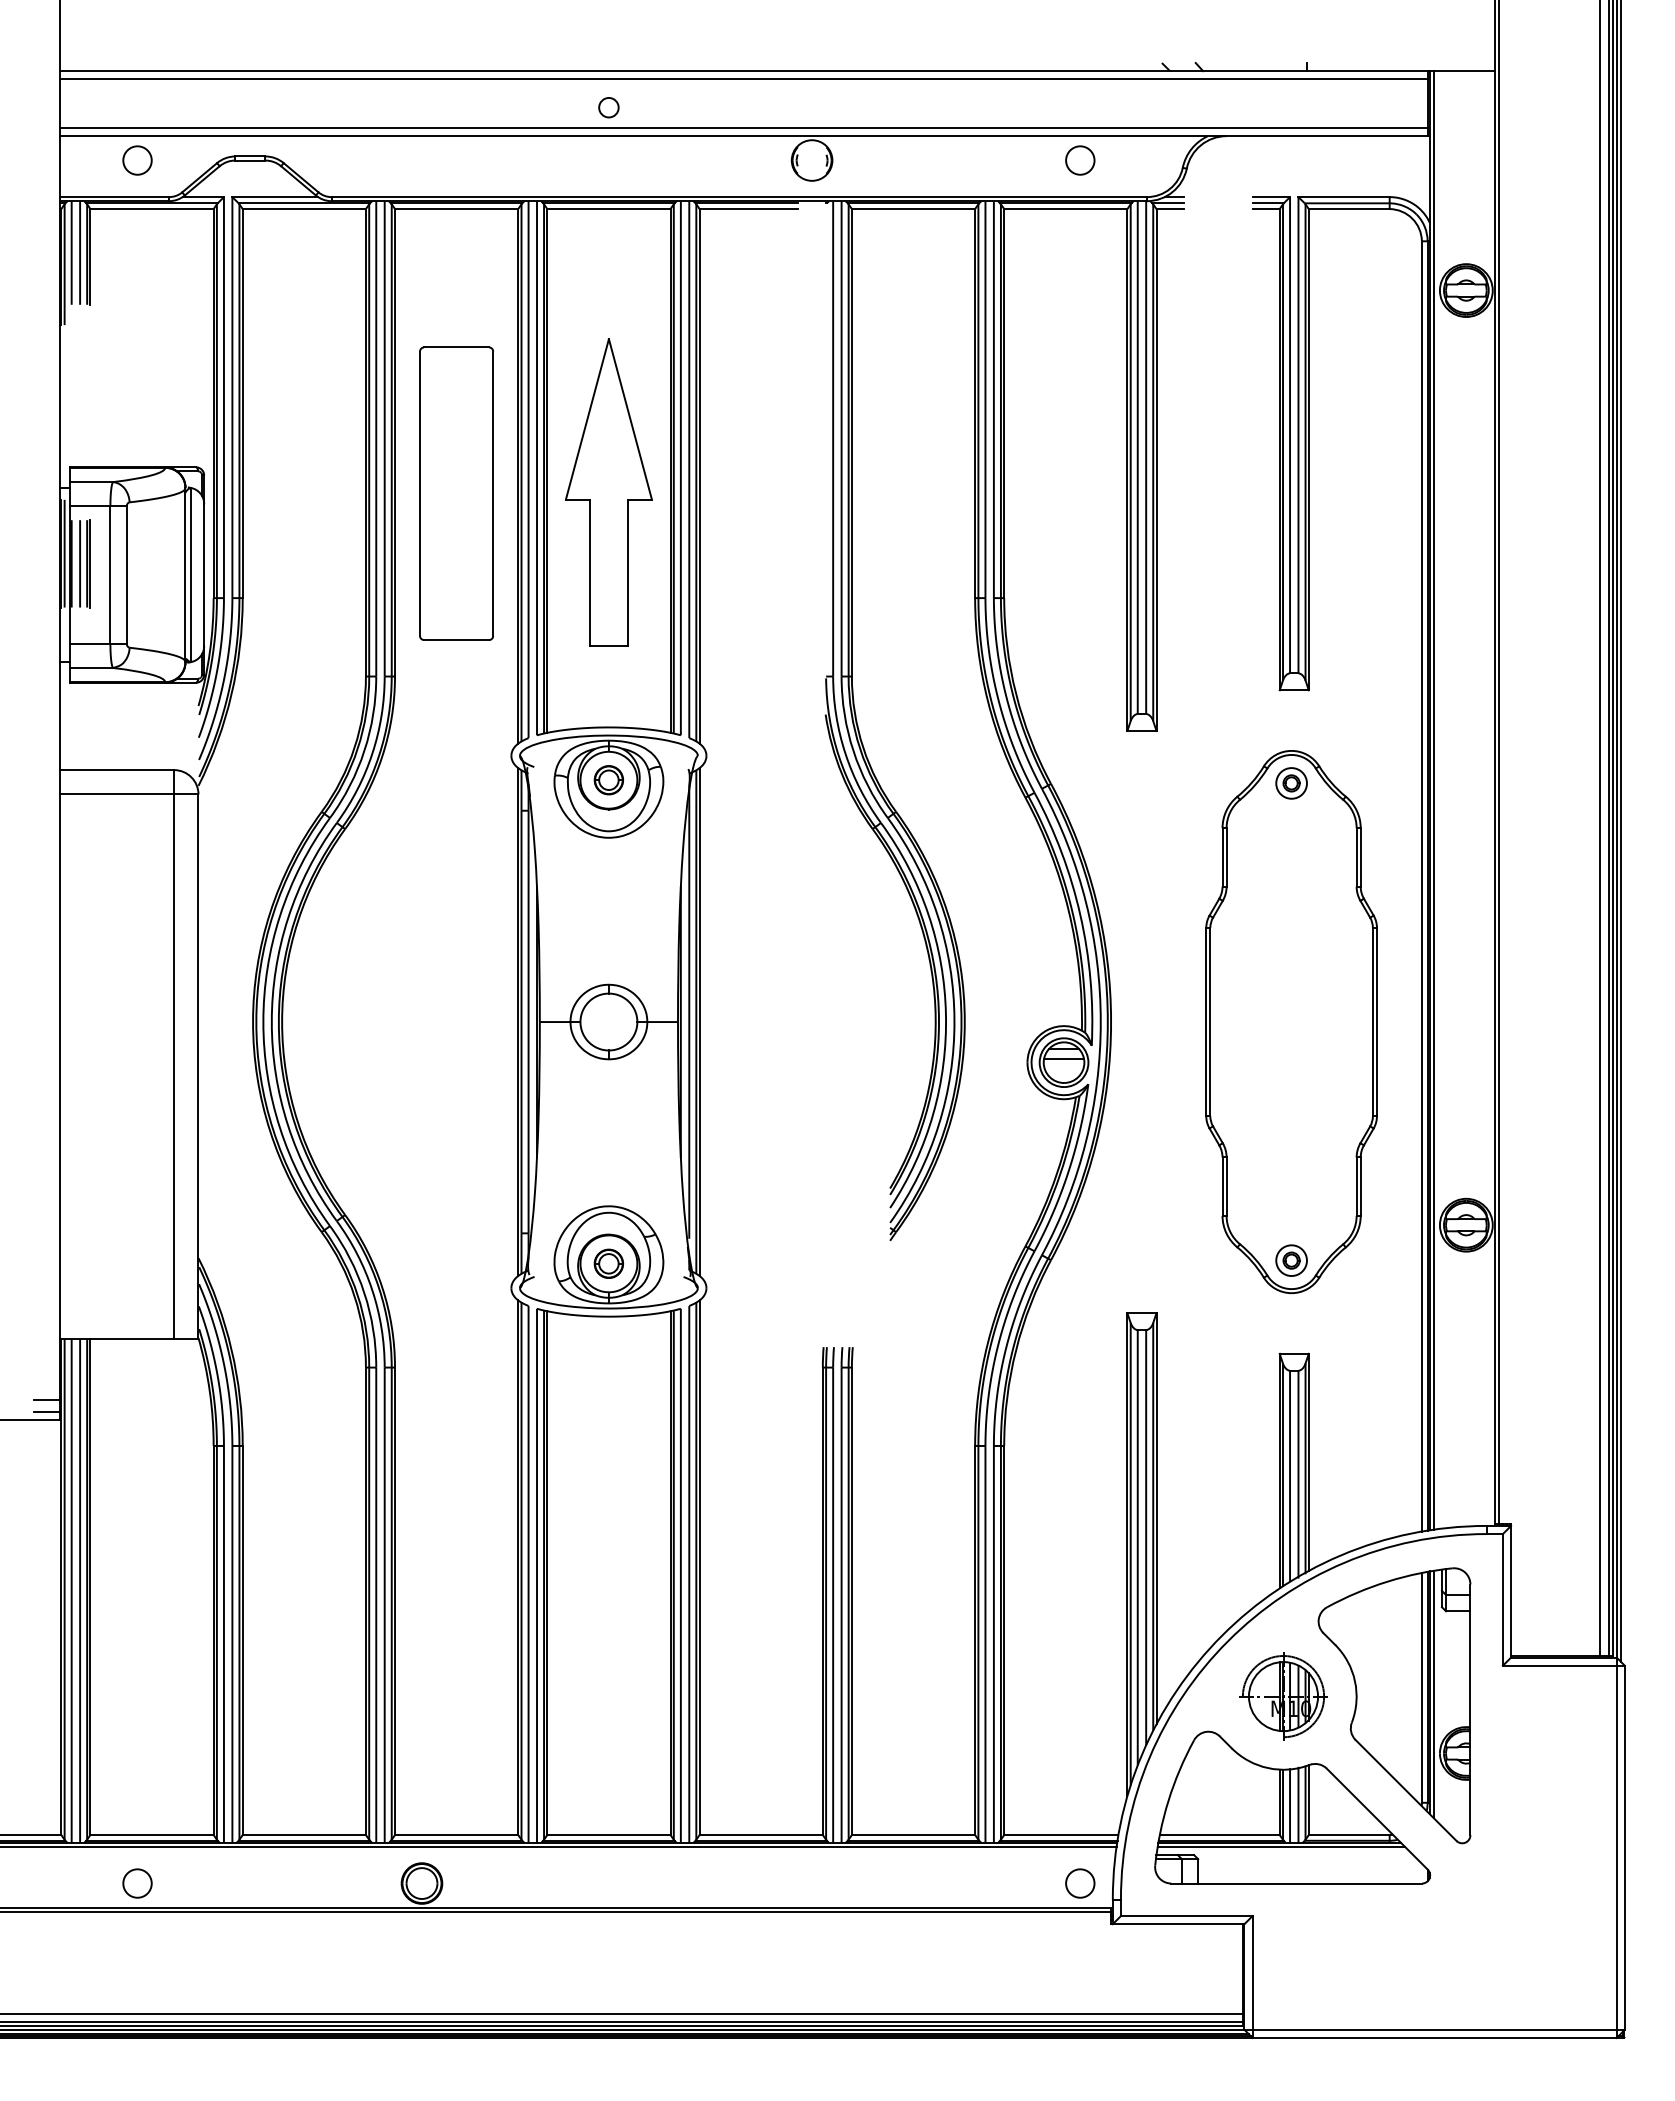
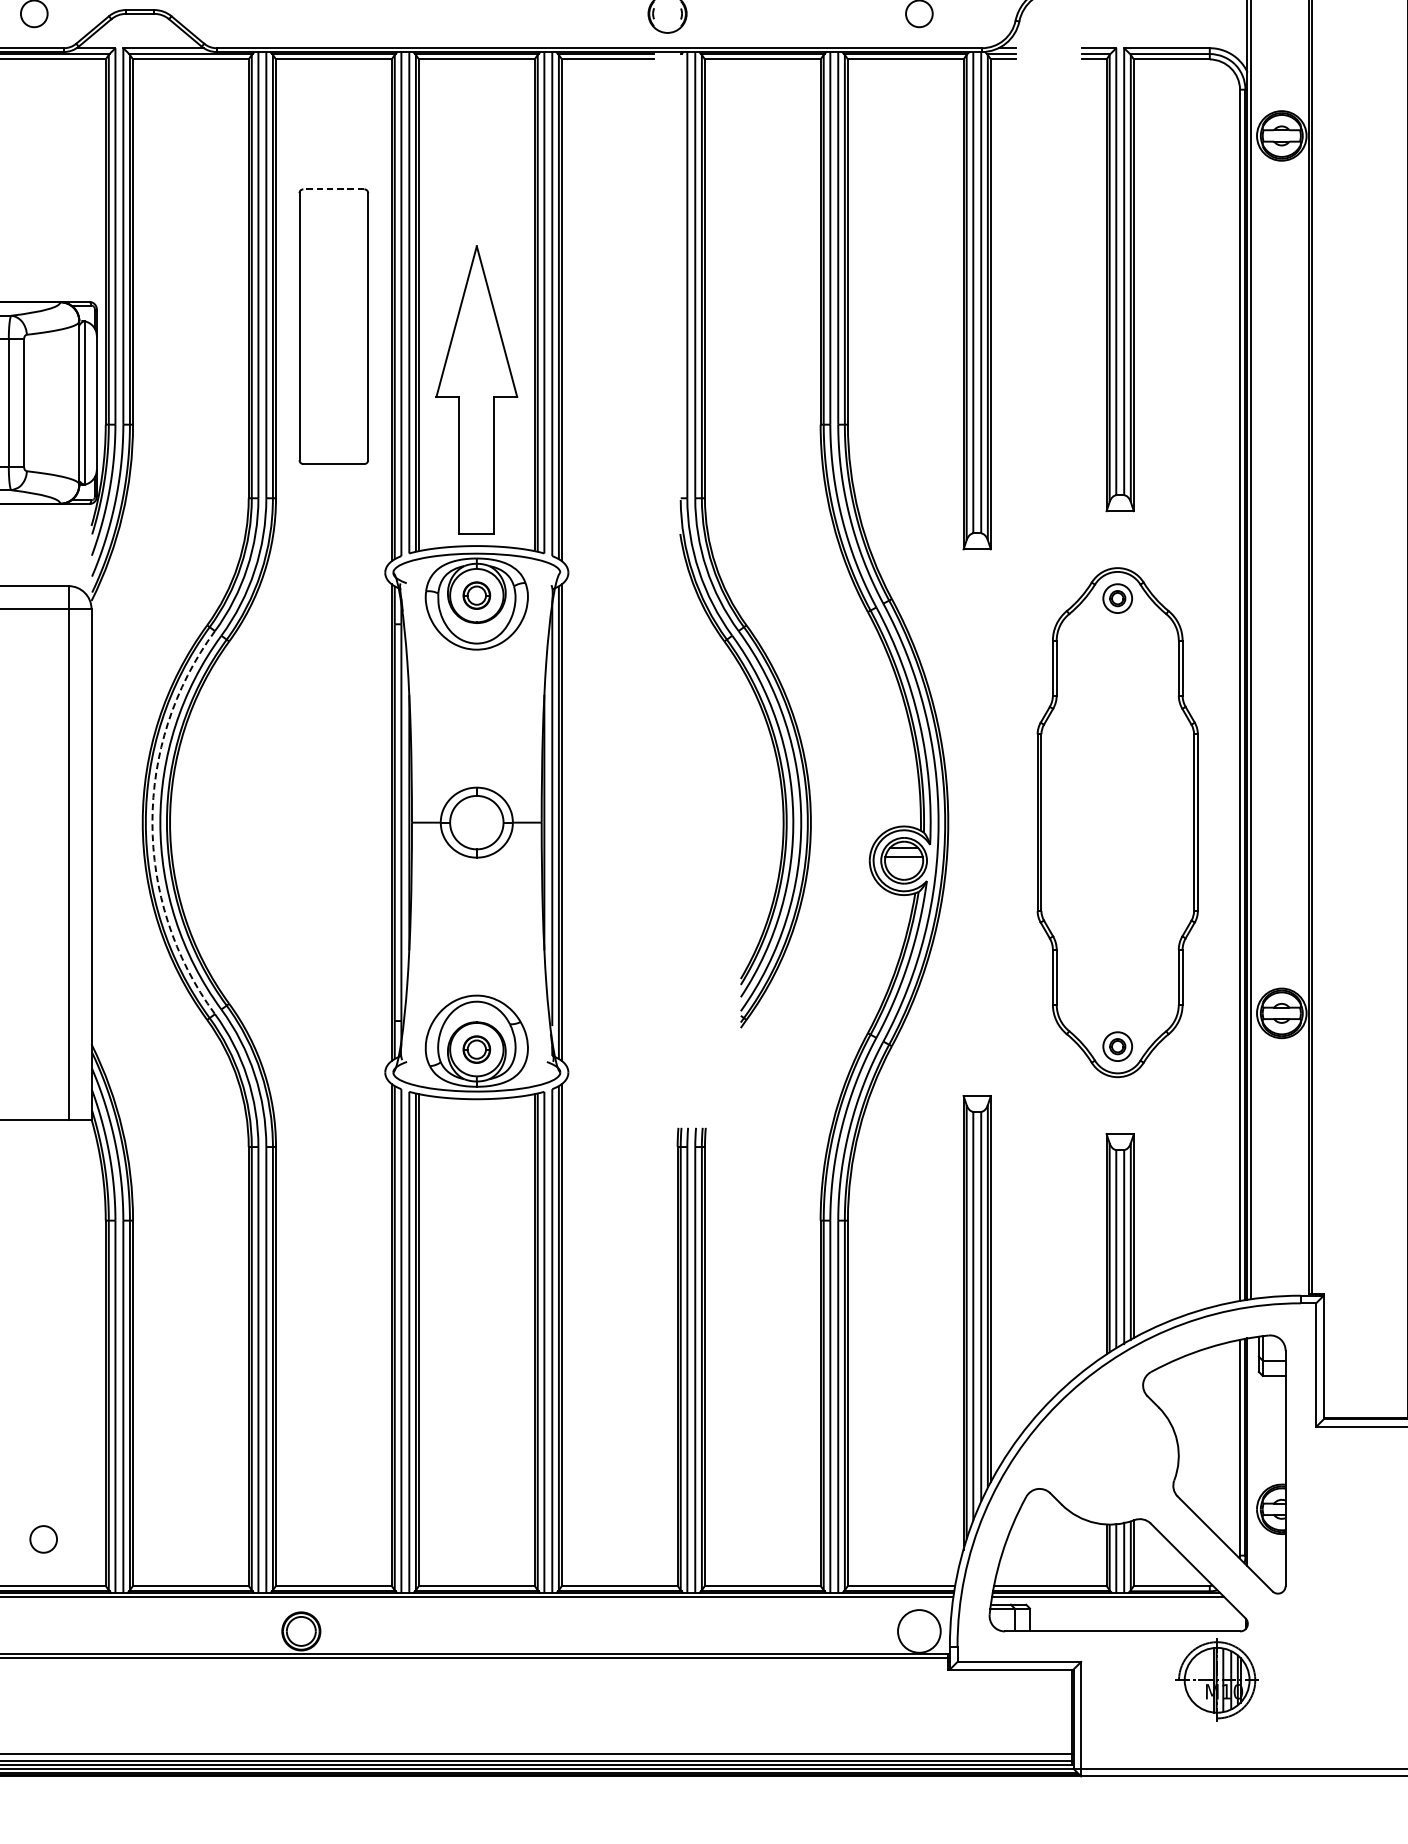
line: (456, 347) -> (333, 189), solid -> dashed
part: (608, 492) -> (476, 390), moved
arc: (263, 1022) -> (152, 823), solid -> dashed
line: (1433, 1694) -> (1250, 1453), removed
part: (1283, 1696) -> (1217, 1680), moved
circle: (137, 1883) -> (43, 1539), moved
circle: (1080, 1883) -> (919, 1631), size x1.6

